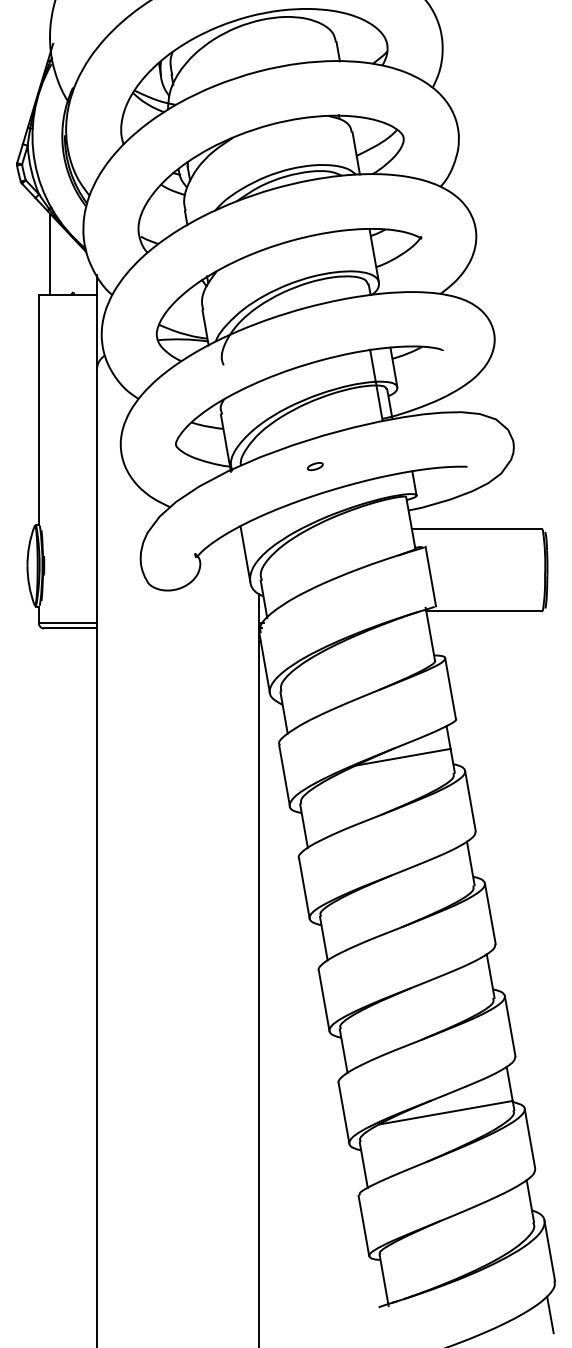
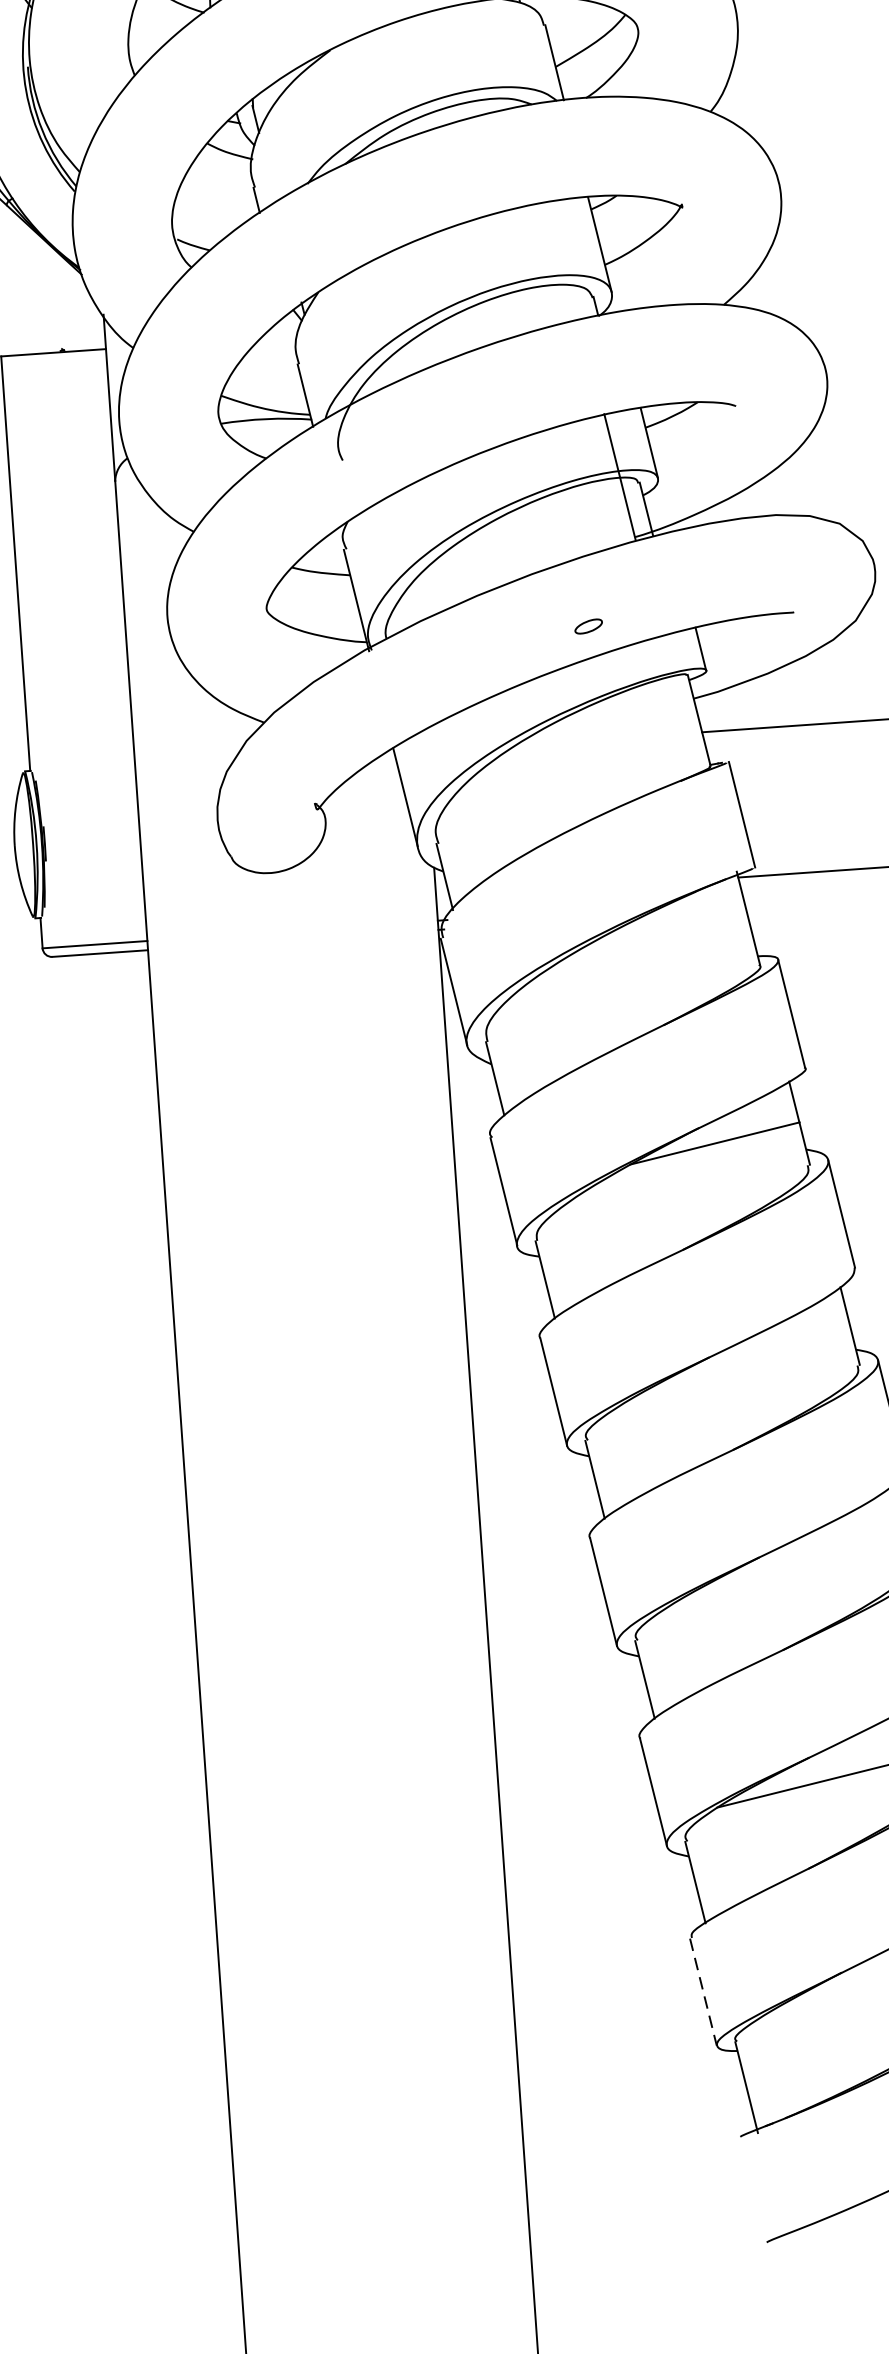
line: (50, 253) -> (16, 281), removed
part: (314, 466) -> (587, 626), moved
line: (363, 1226) -> (702, 1992), solid -> dashed

